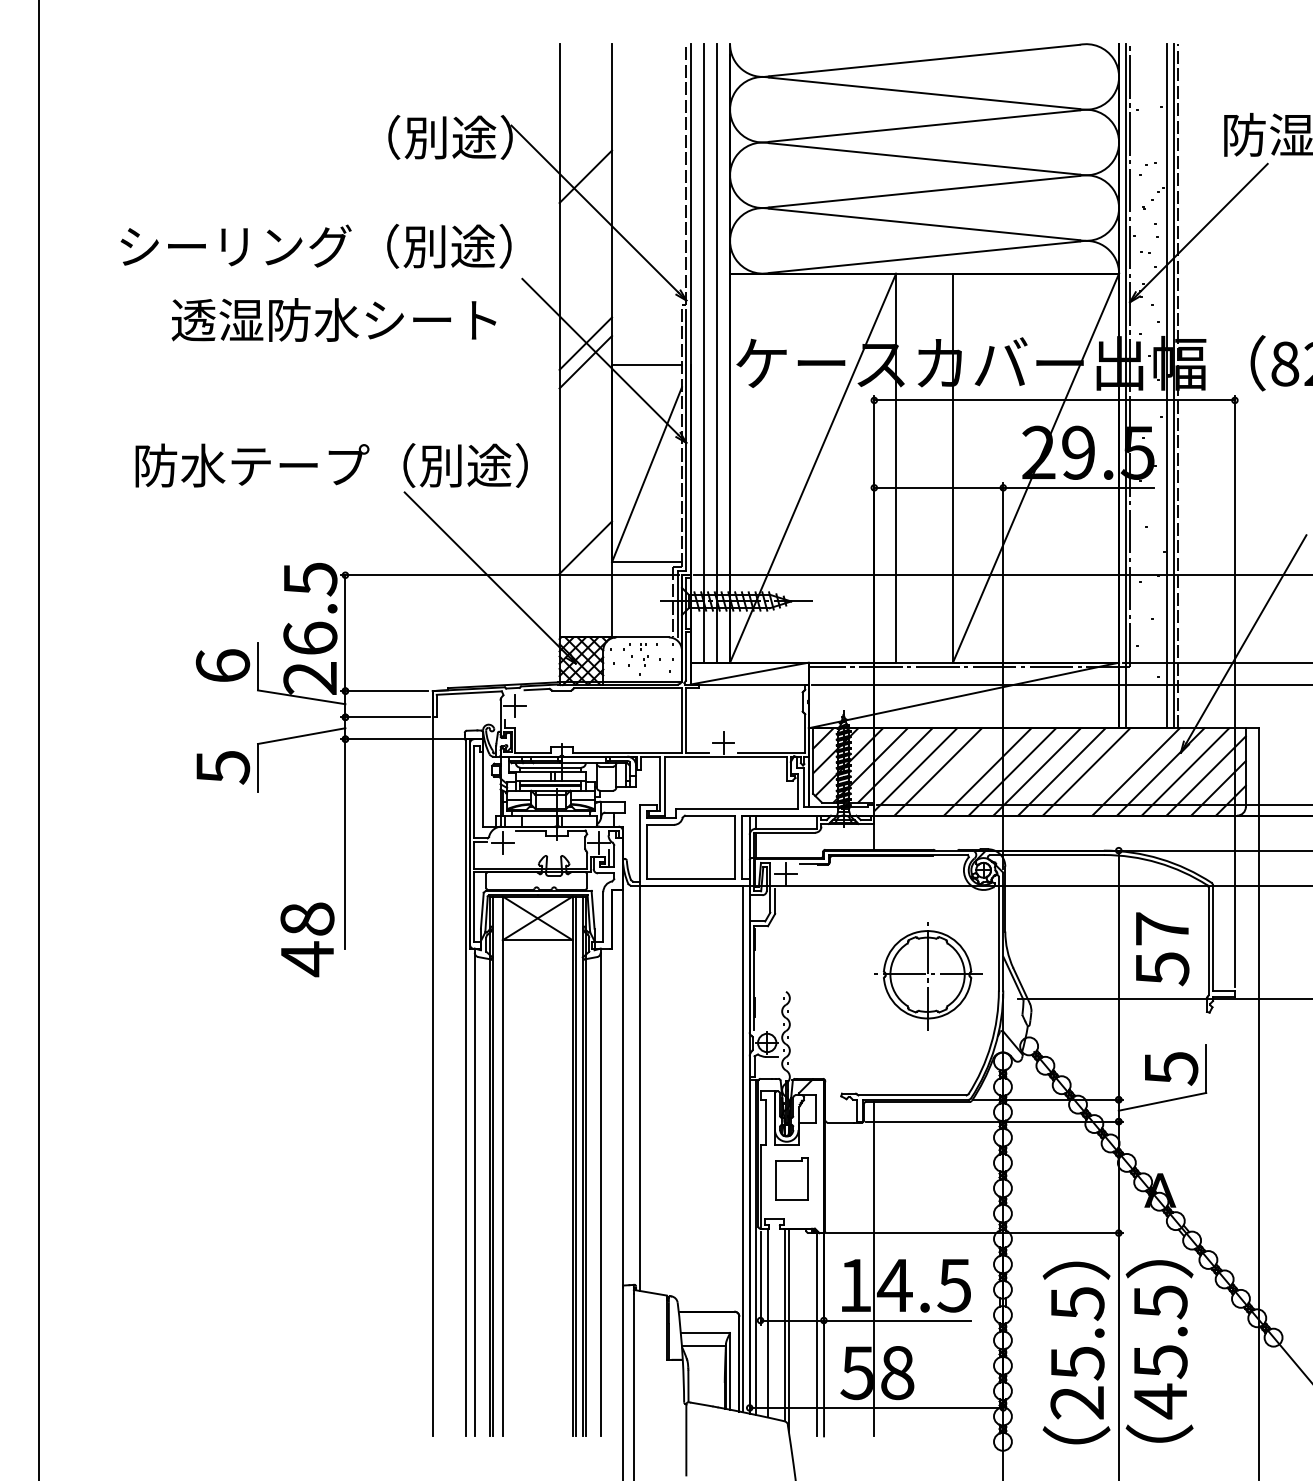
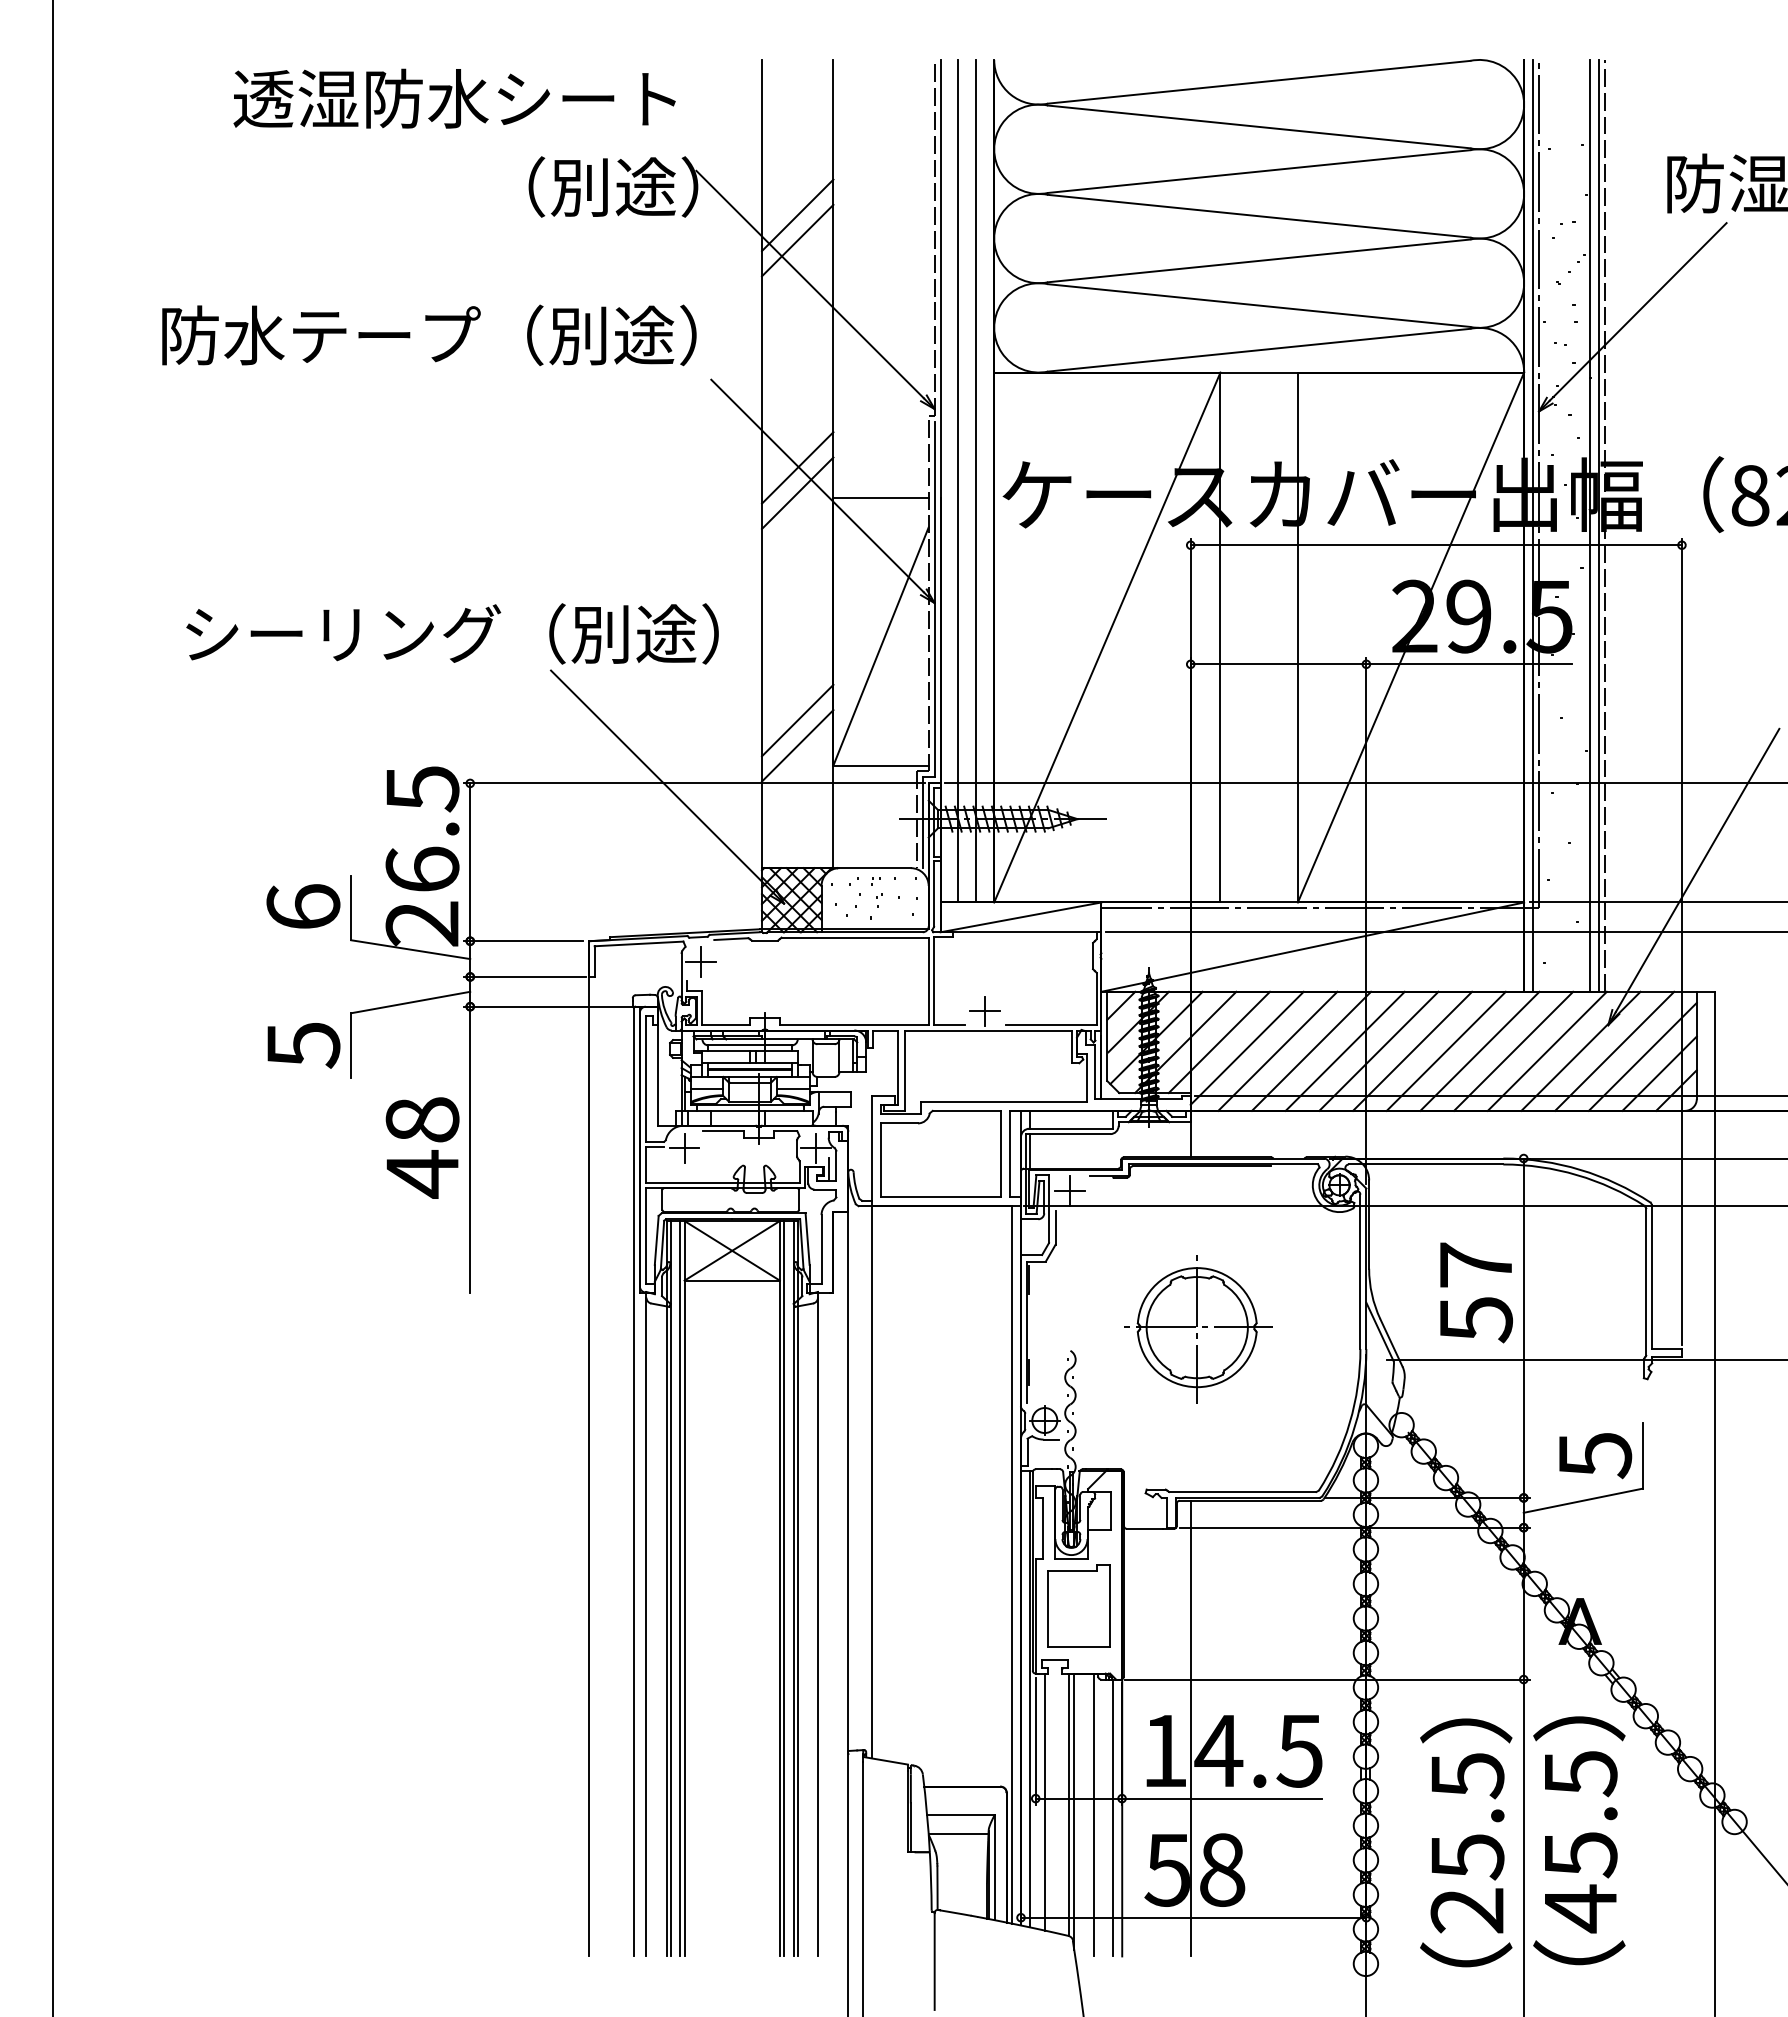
line: (585, 158) -> (797, 215), added
text: (236, 246) -> (321, 335), シーリング（別途） -> 防水テープ（別途）
text: (333, 319) -> (454, 98), moved
text: (252, 465) -> (343, 633), 防水テープ（別途） -> シーリング（別途）
line: (585, 529) -> (797, 720), added
line: (962, 771) -> (1311, 1050), added
line: (1111, 771) -> (1513, 1050), added
text: (307, 939) -> (422, 1147), moved
text: (1162, 948) -> (1476, 1292), moved
part: (928, 976) -> (1198, 1329), moved
line: (499, 1166) -> (680, 1588), added
part: (791, 1178) -> (1078, 1605), size x1.43
line: (802, 1332) -> (1093, 1814), added

